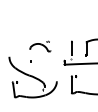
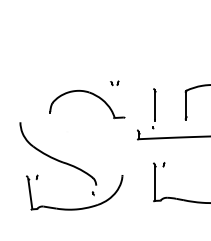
part: (40, 46) -> (87, 100), size x1.67

